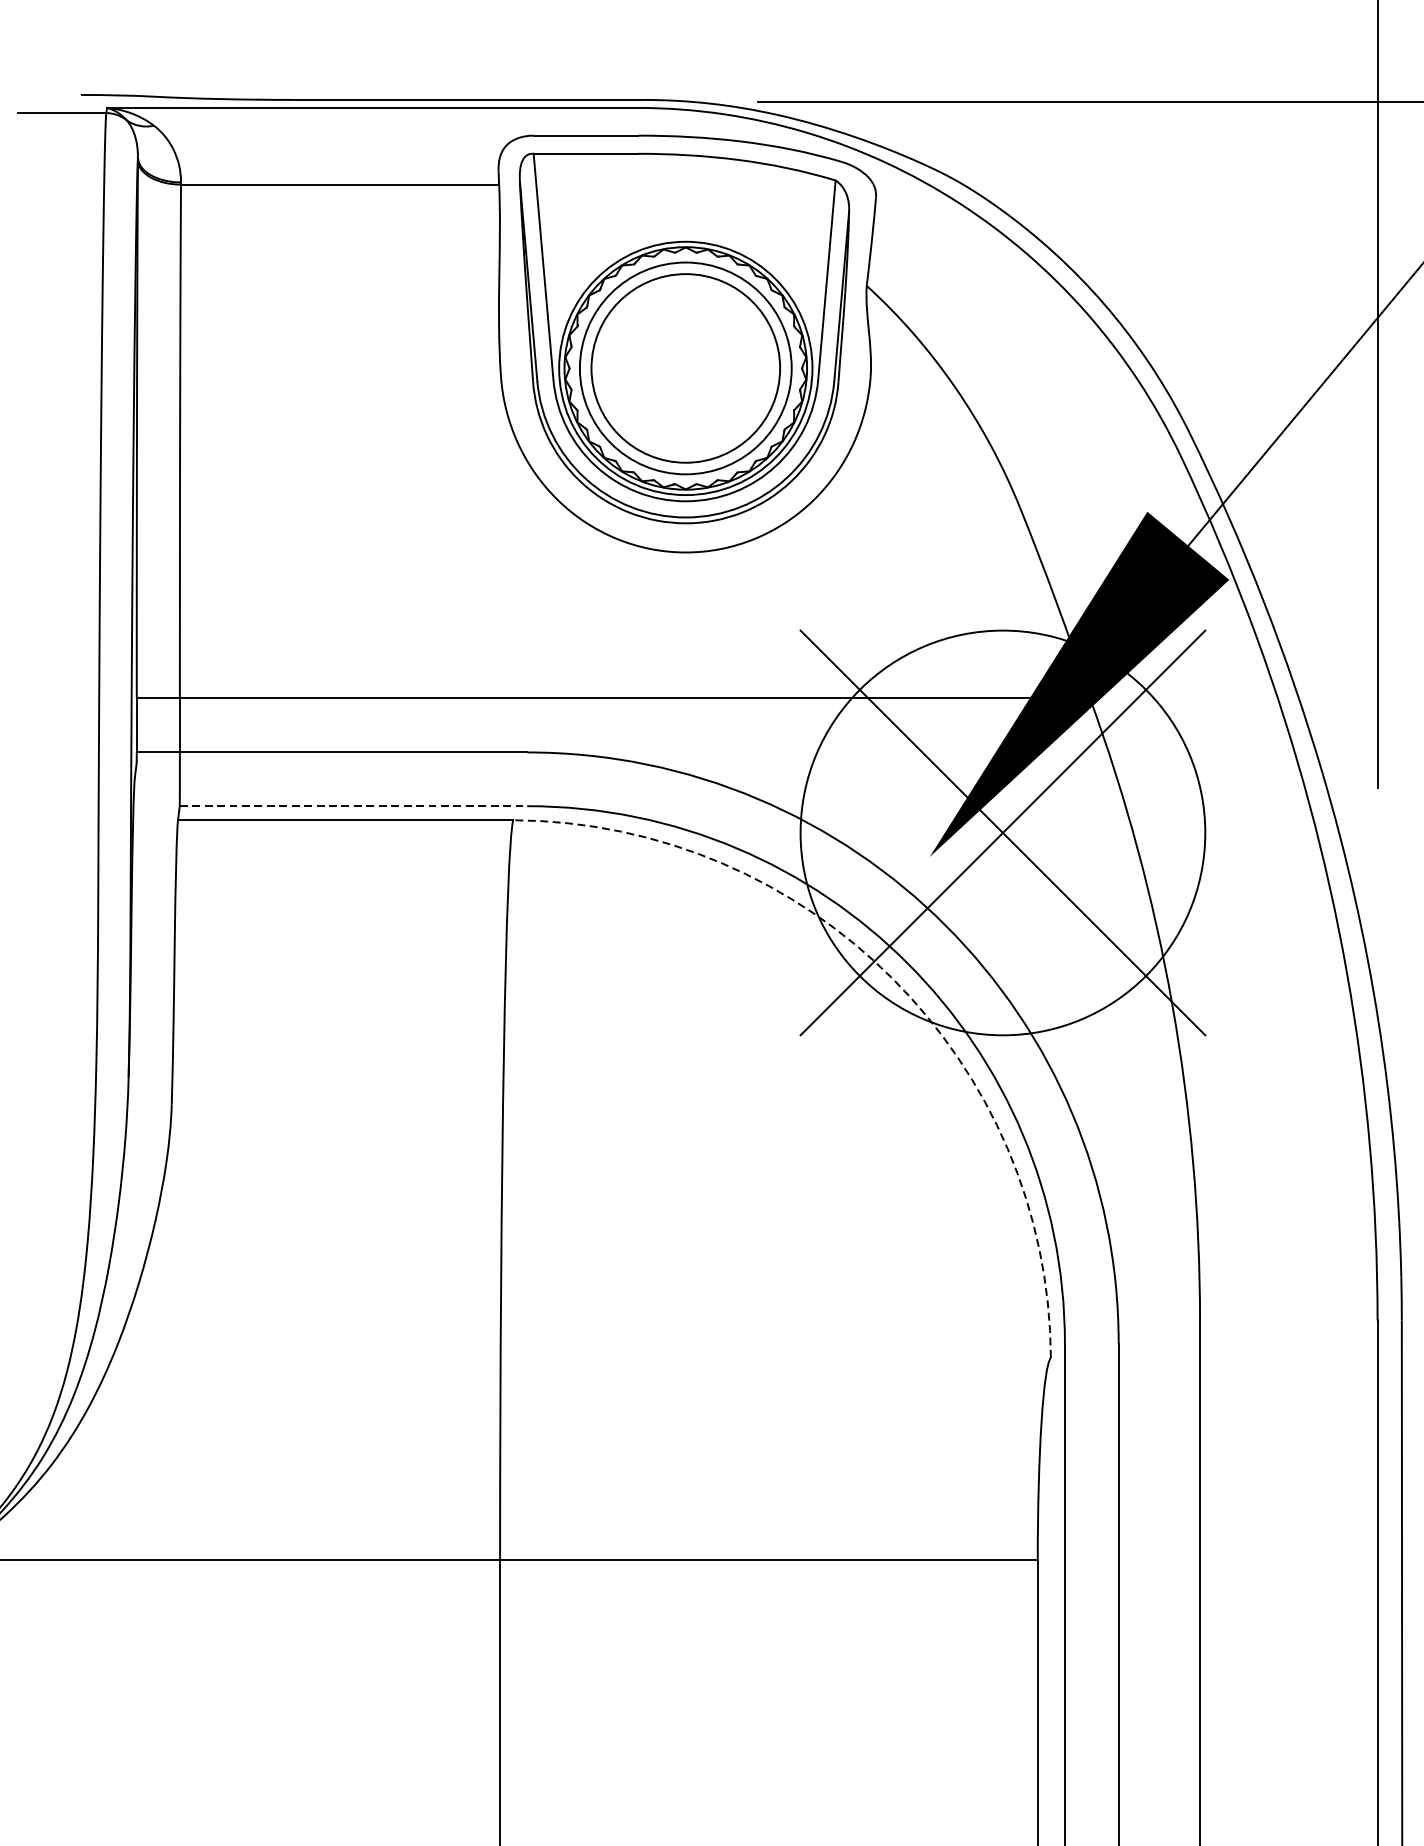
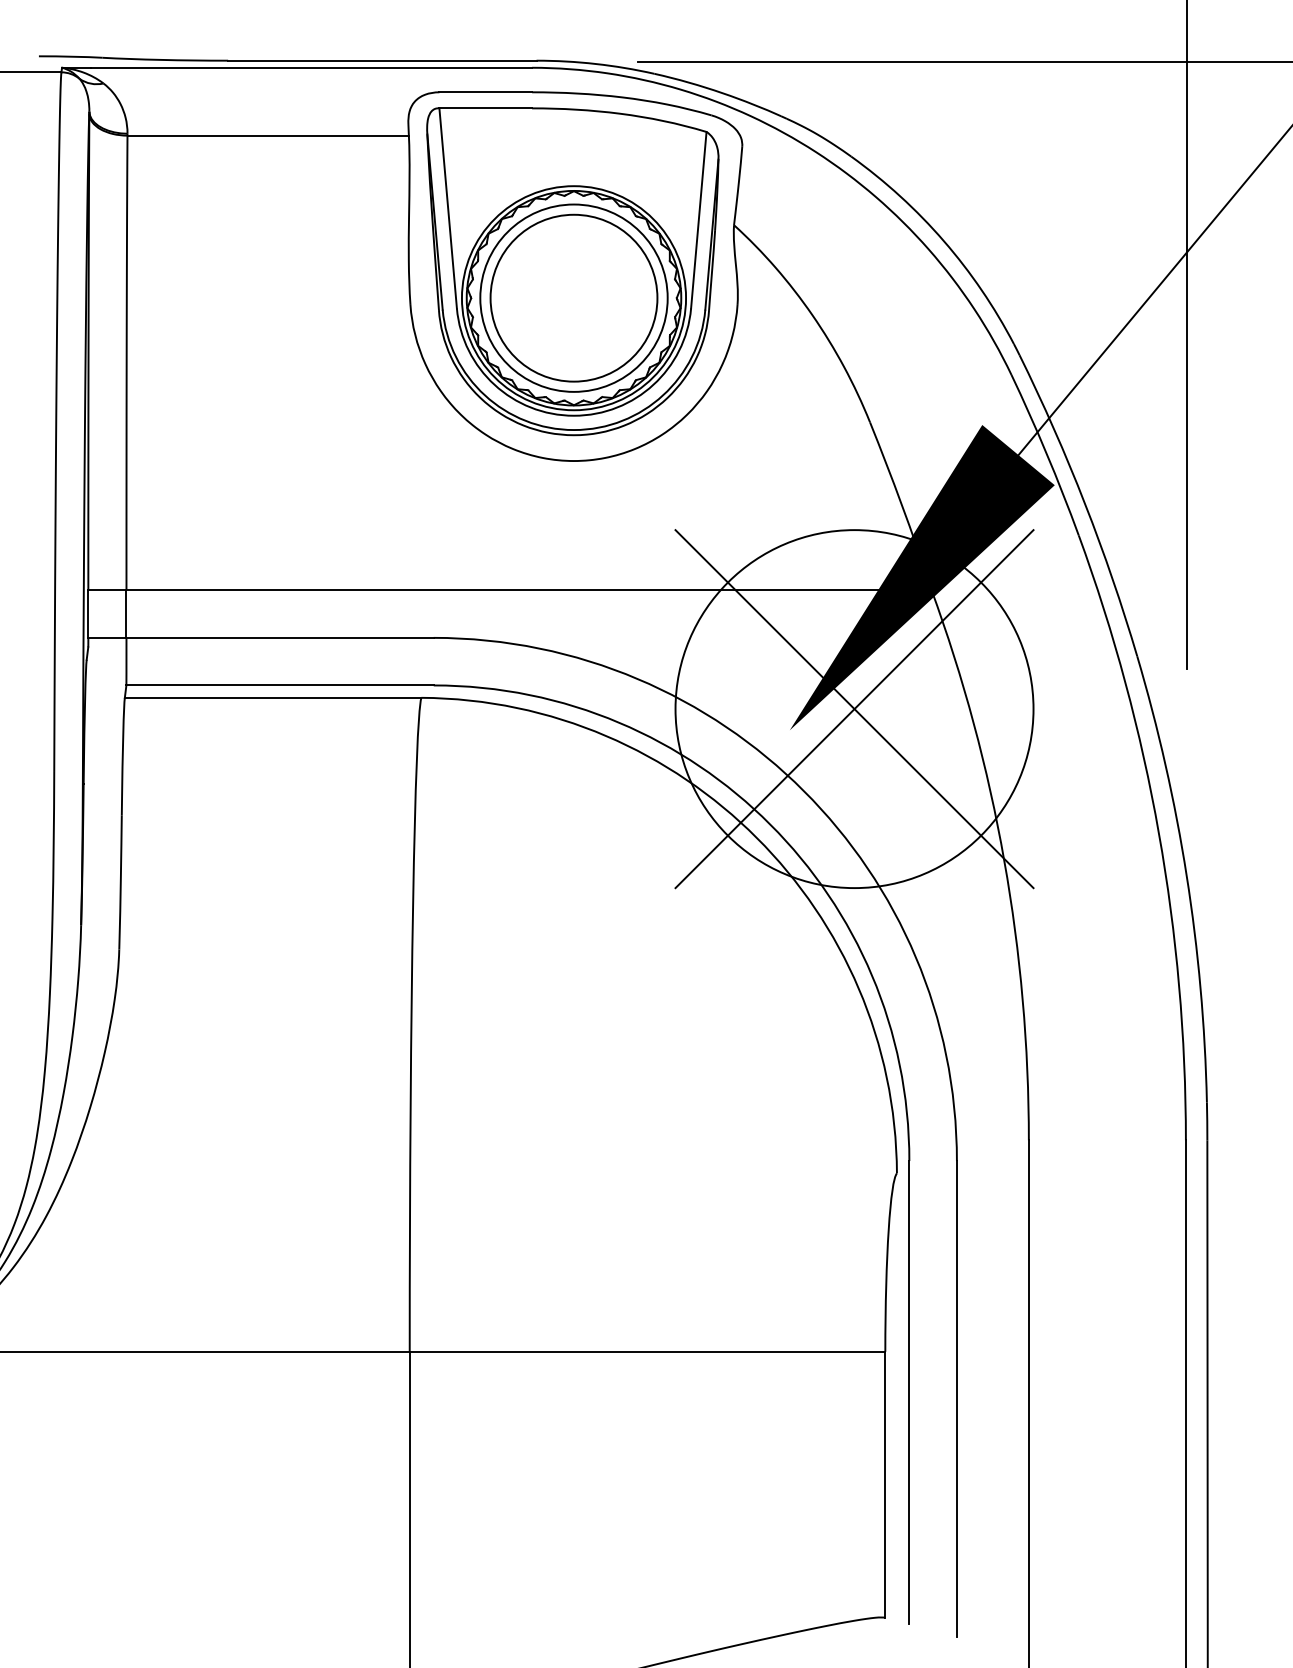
line: (354, 806) -> (280, 685), dashed -> solid
arc: (892, 978) -> (756, 837), dashed -> solid

